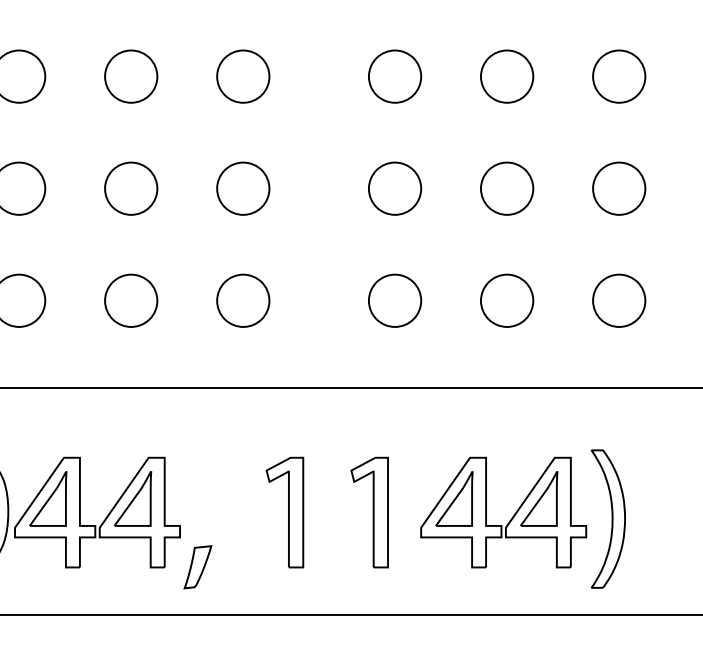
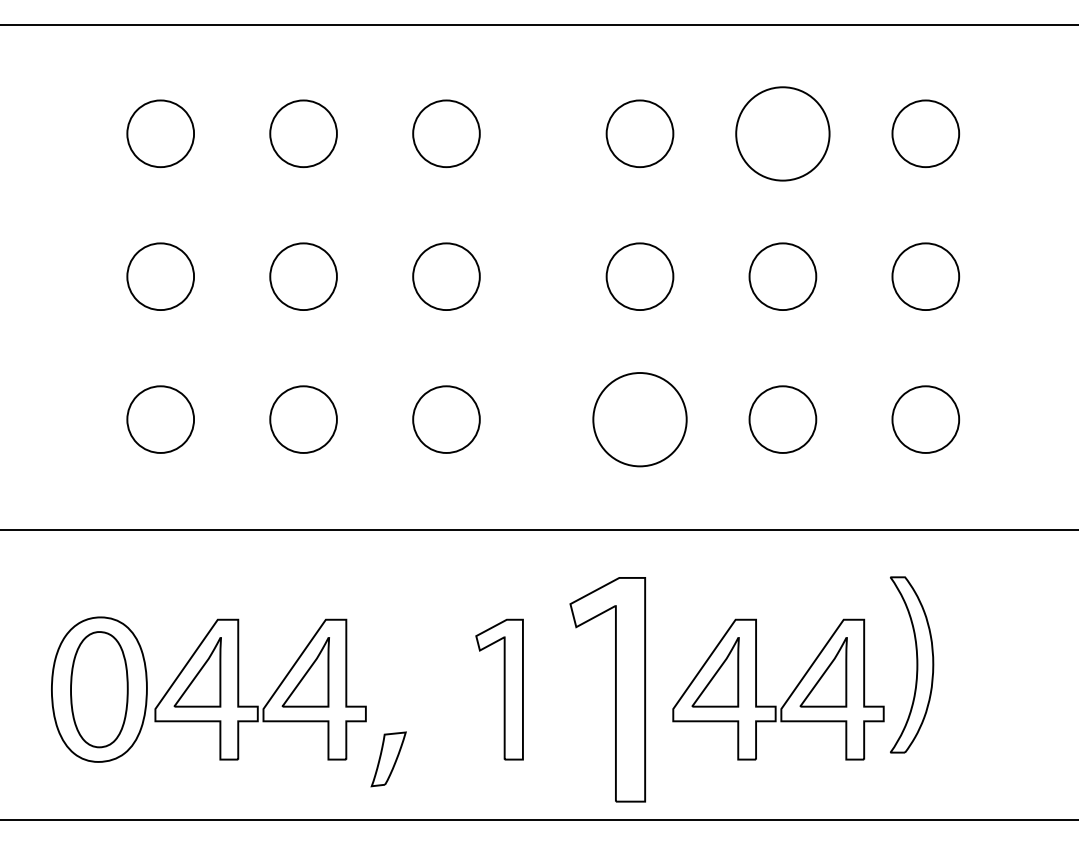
part: (506, 76) -> (782, 133), size x1.4
part: (394, 300) -> (639, 419), size x1.4
part: (369, 512) -> (607, 689), size x1.6
part: (608, 518) -> (912, 664), moved

